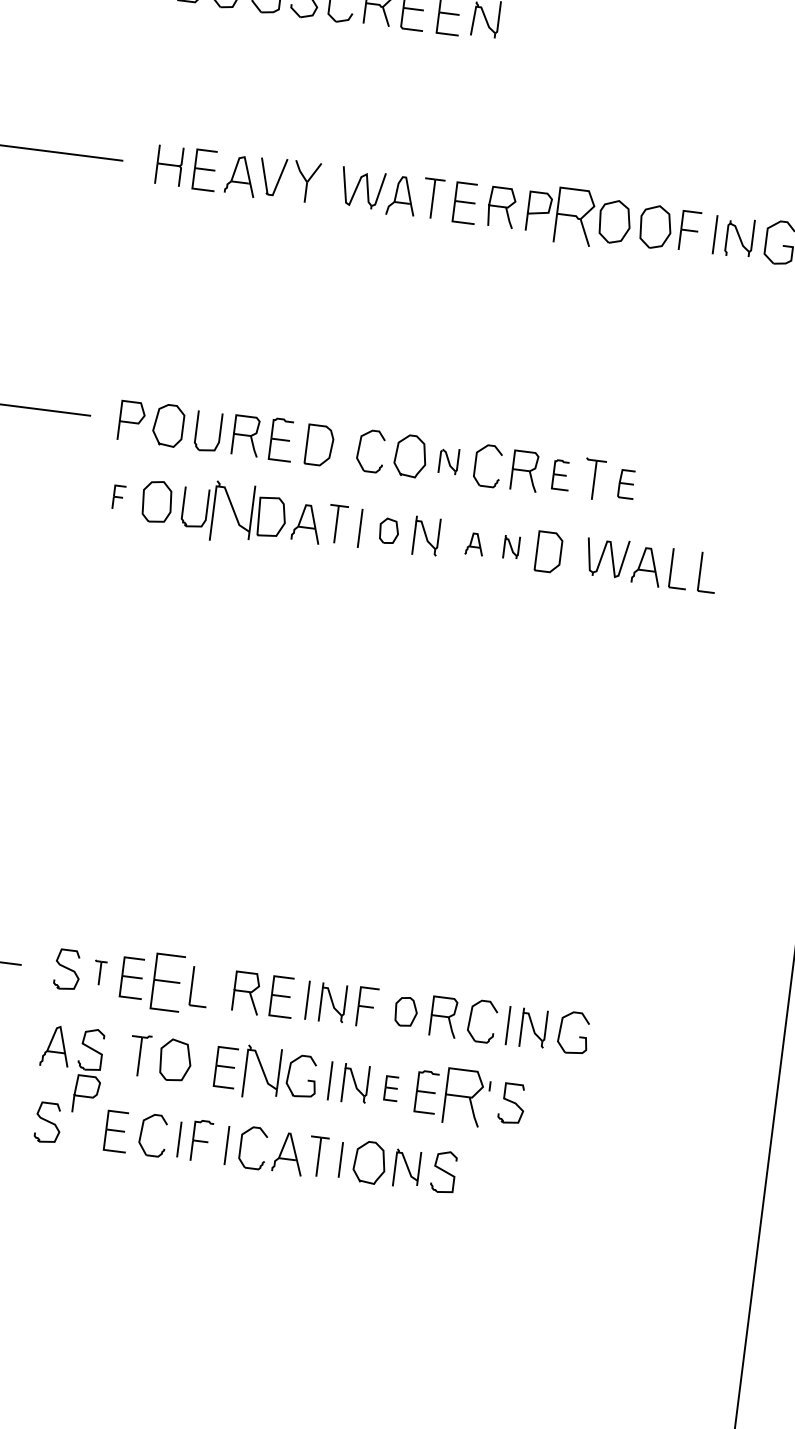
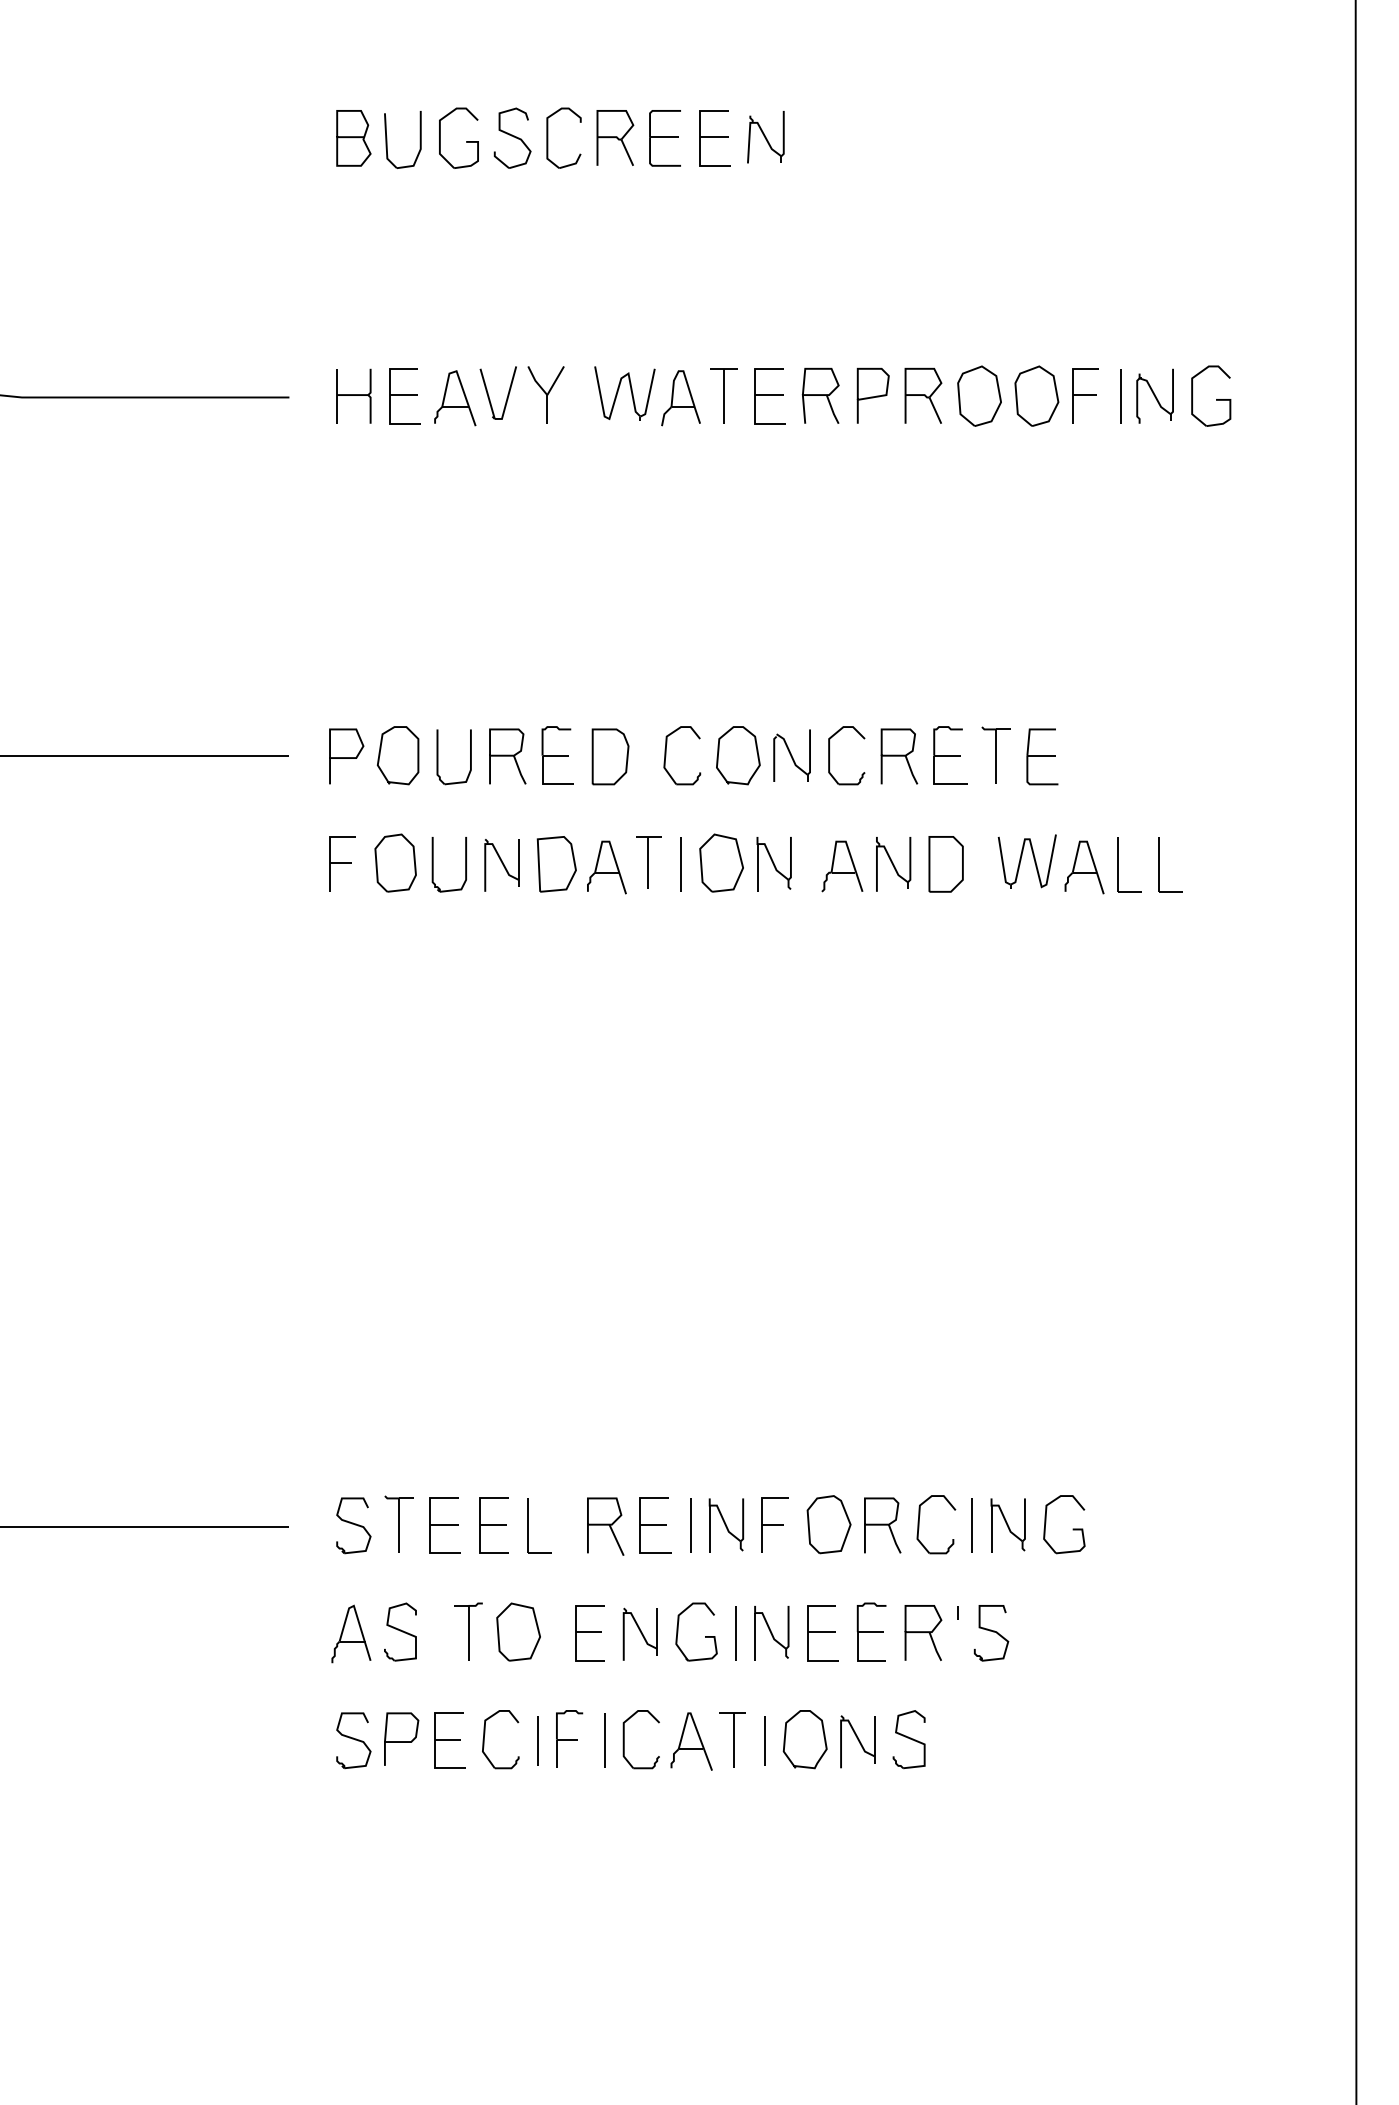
part: (574, 216) -> (923, 395), size x0.71
part: (448, 460) -> (791, 755), size x1.43
part: (561, 475) -> (950, 755), size x1.43
part: (627, 484) -> (1042, 756), size x1.43
part: (119, 497) -> (342, 863), size x1.67
part: (232, 513) -> (501, 865), size x0.62
part: (389, 530) -> (721, 862), size x1.67
part: (474, 544) -> (842, 866), size x1.67
part: (511, 547) -> (893, 864), size x1.67
part: (99, 972) -> (398, 1523), size x1.67
part: (167, 982) -> (493, 1525), size x0.71
part: (405, 1011) -> (828, 1524), size x1.43
part: (261, 1072) -> (639, 1633), size x0.71
part: (391, 1088) -> (822, 1633), size x1.67
curve: (86, 1096) -> (401, 1741), moved
part: (463, 1097) -> (923, 1632), size x0.71

